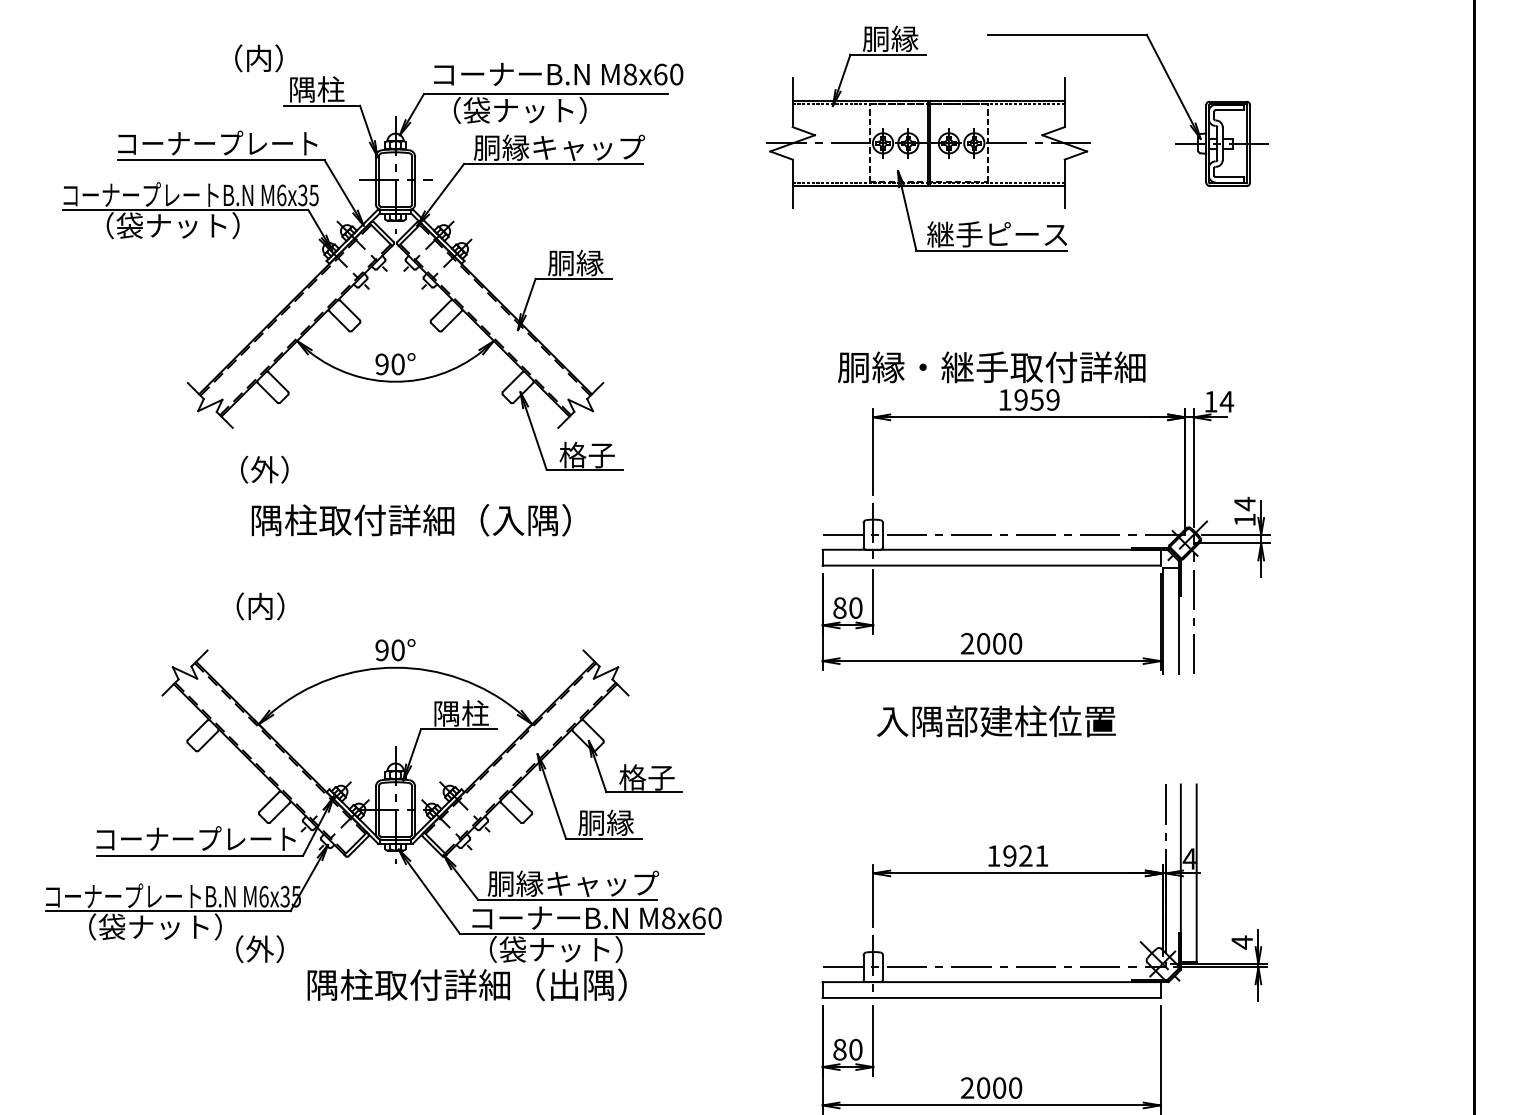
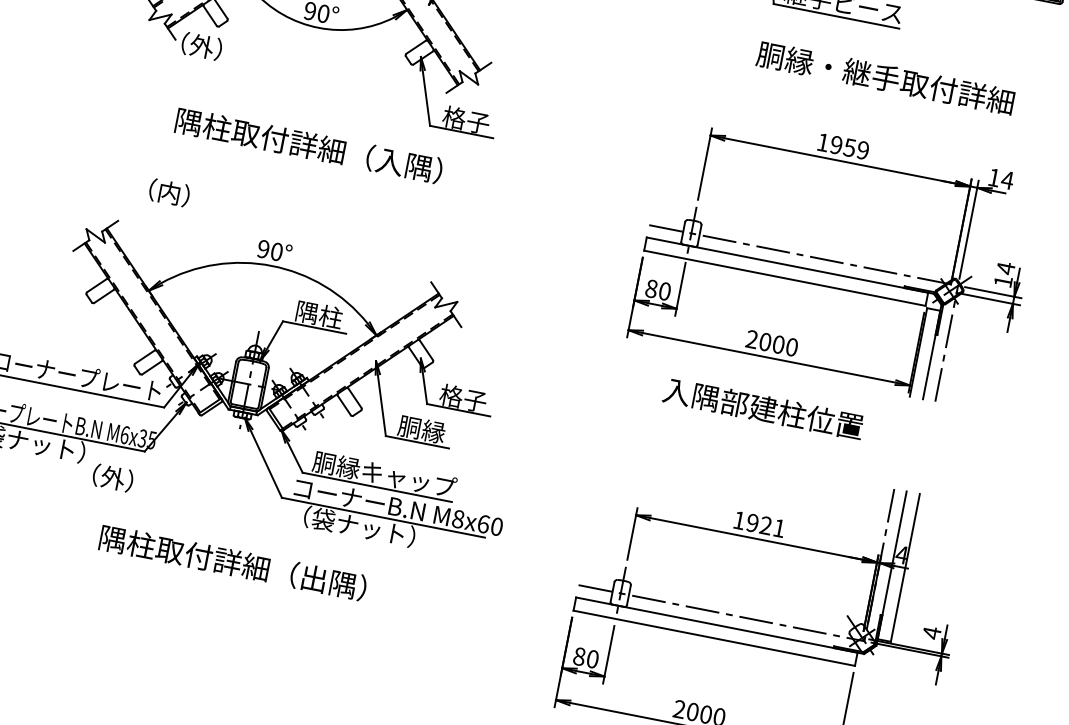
text: (991, 367) -> (885, 78), moved
text: (264, 469) -> (201, 46), moved
text: (466, 984) -> (232, 562), moved

